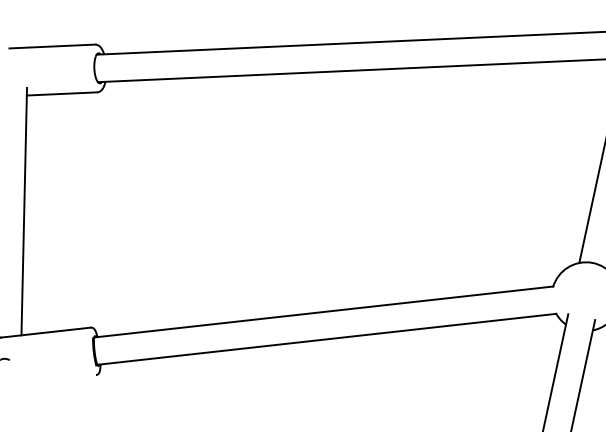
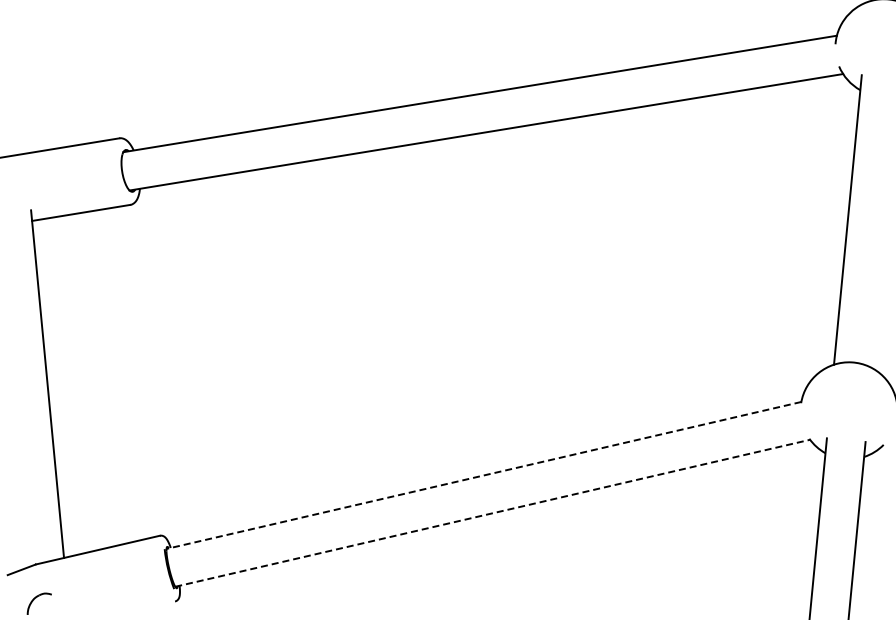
line: (323, 311) -> (483, 475), solid -> dashed
line: (326, 339) -> (492, 513), solid -> dashed

